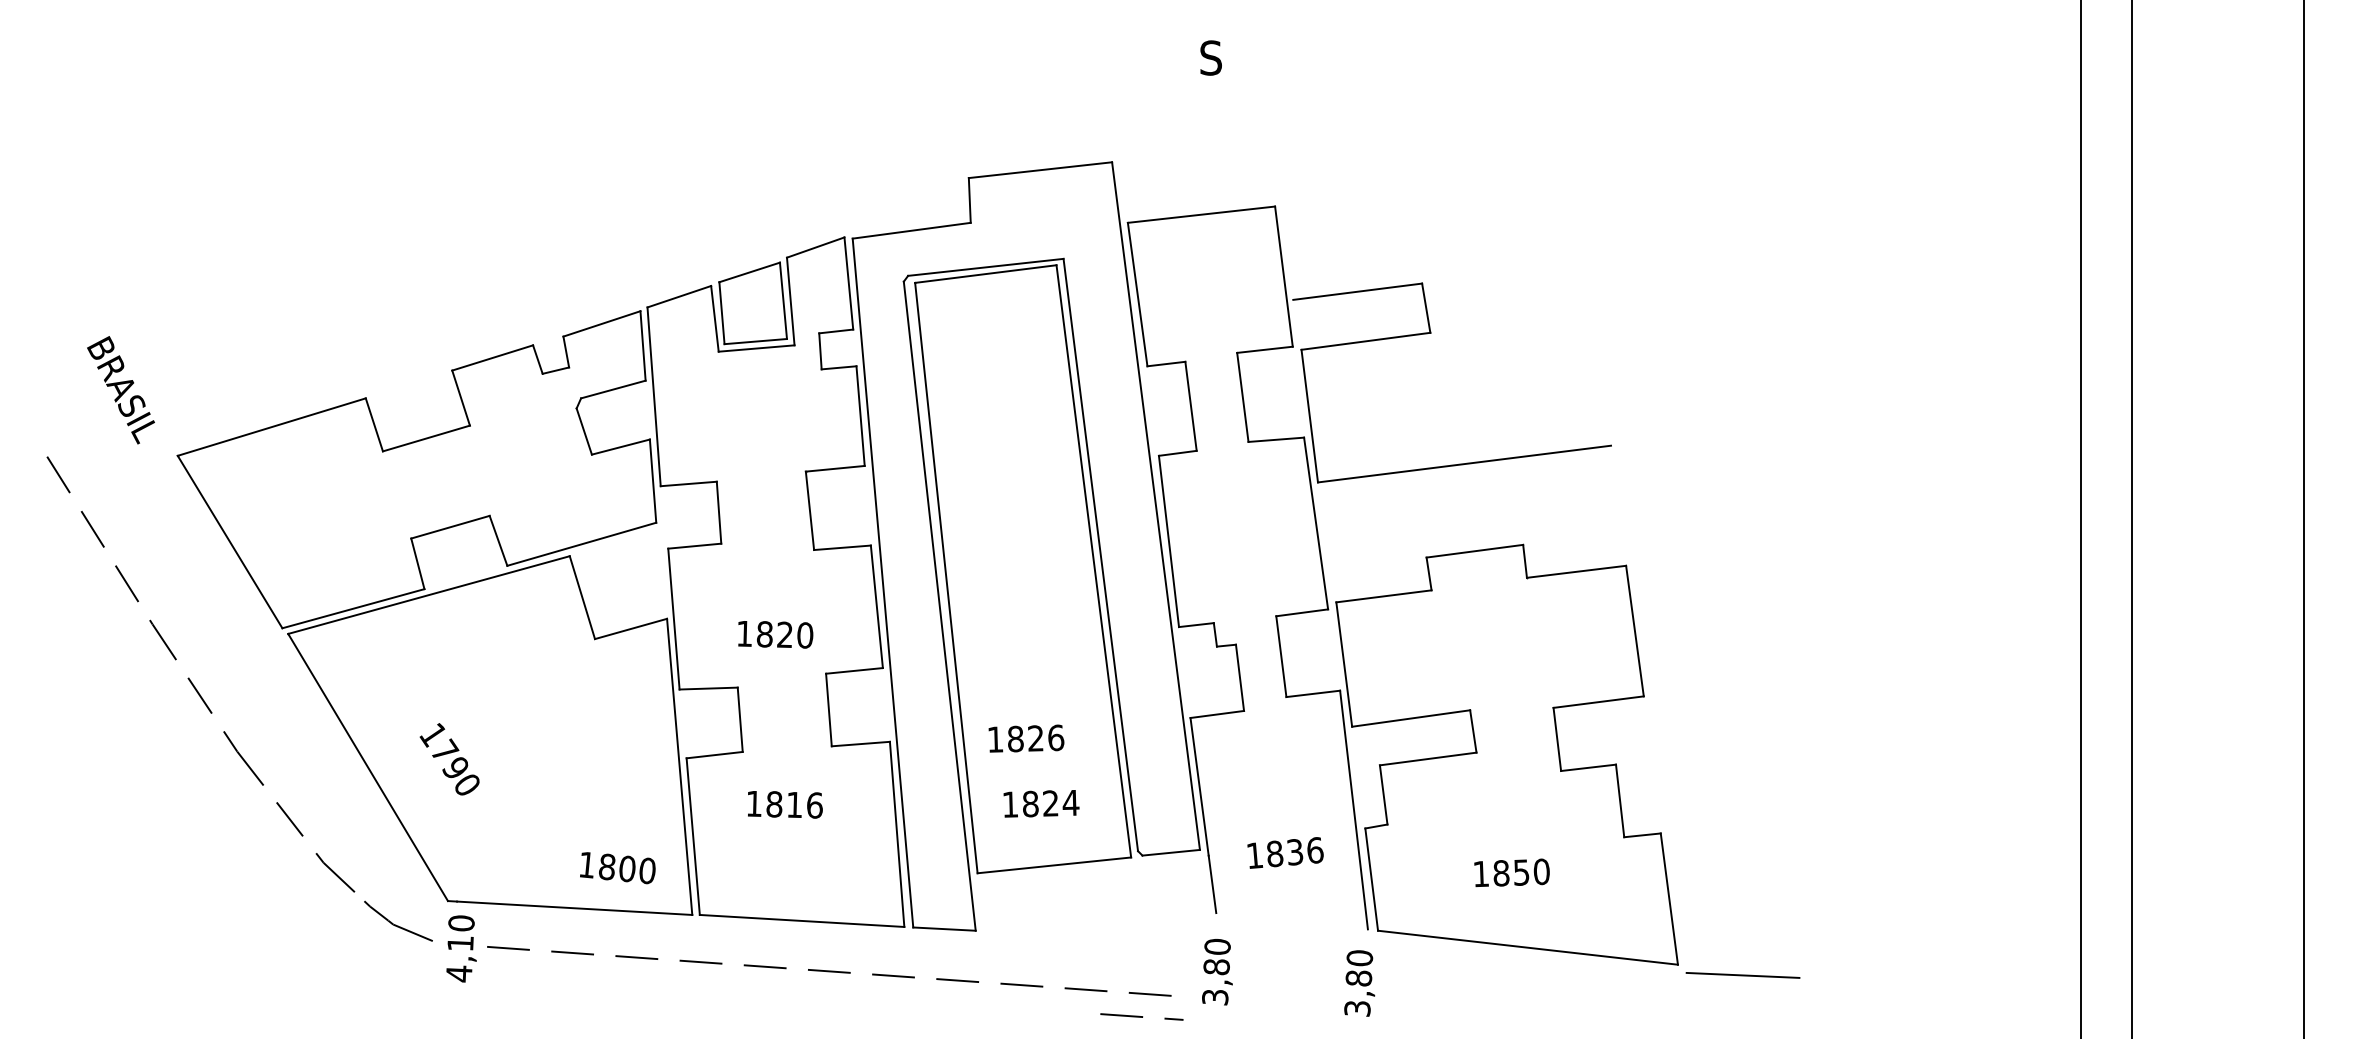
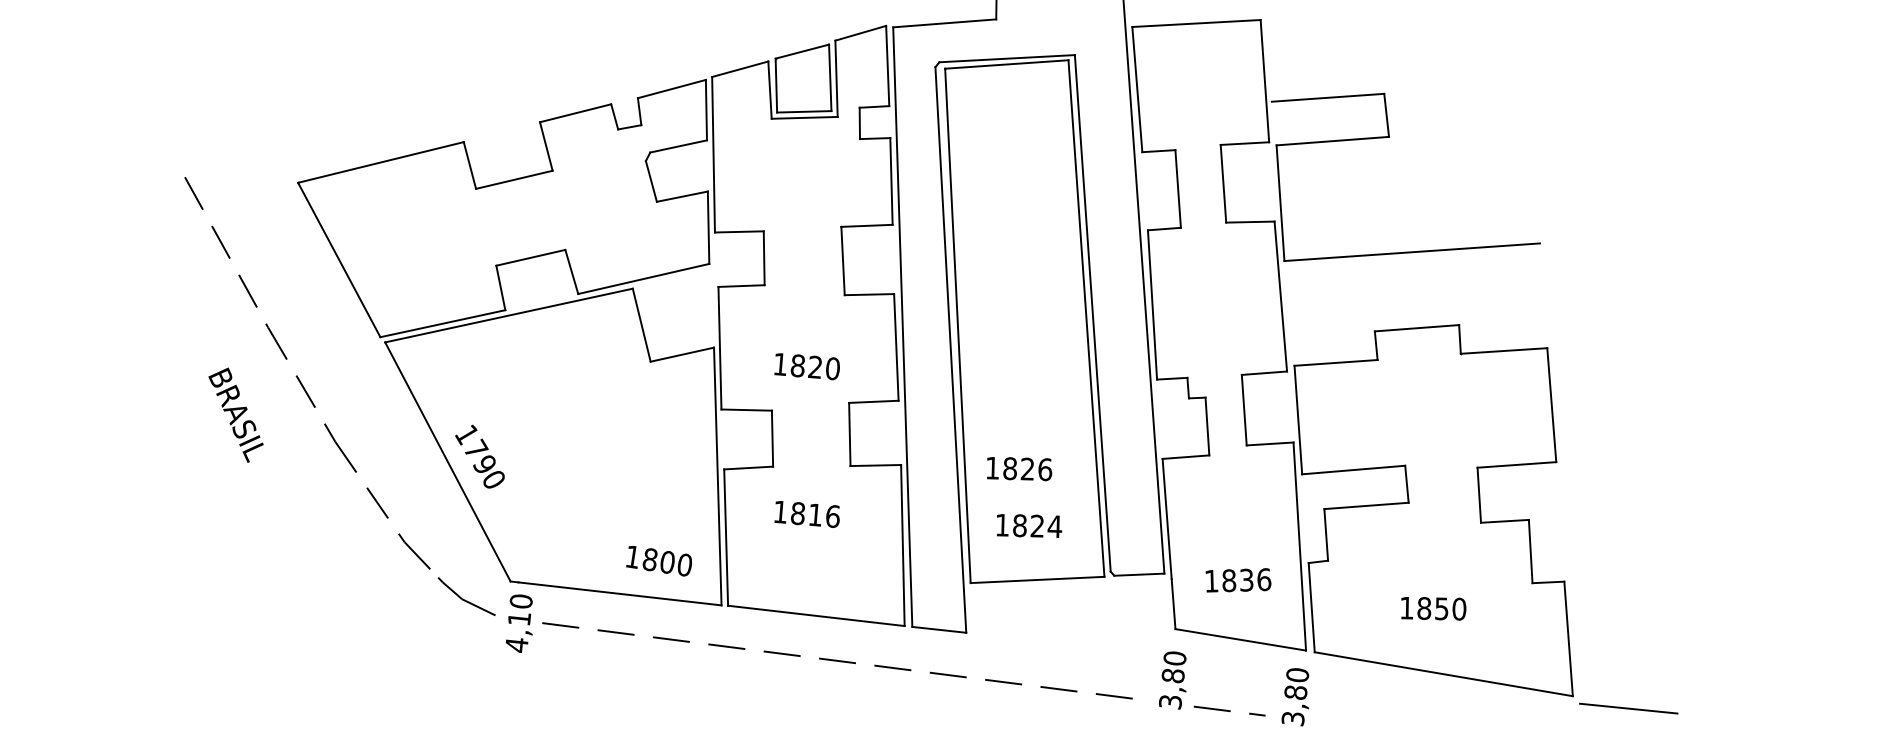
text: (120, 390) -> (235, 415), moved
text: (449, 759) -> (479, 456), moved
line: (1291, 921) -> (1240, 640), added
line: (1141, 1016) -> (1229, 710), moved

